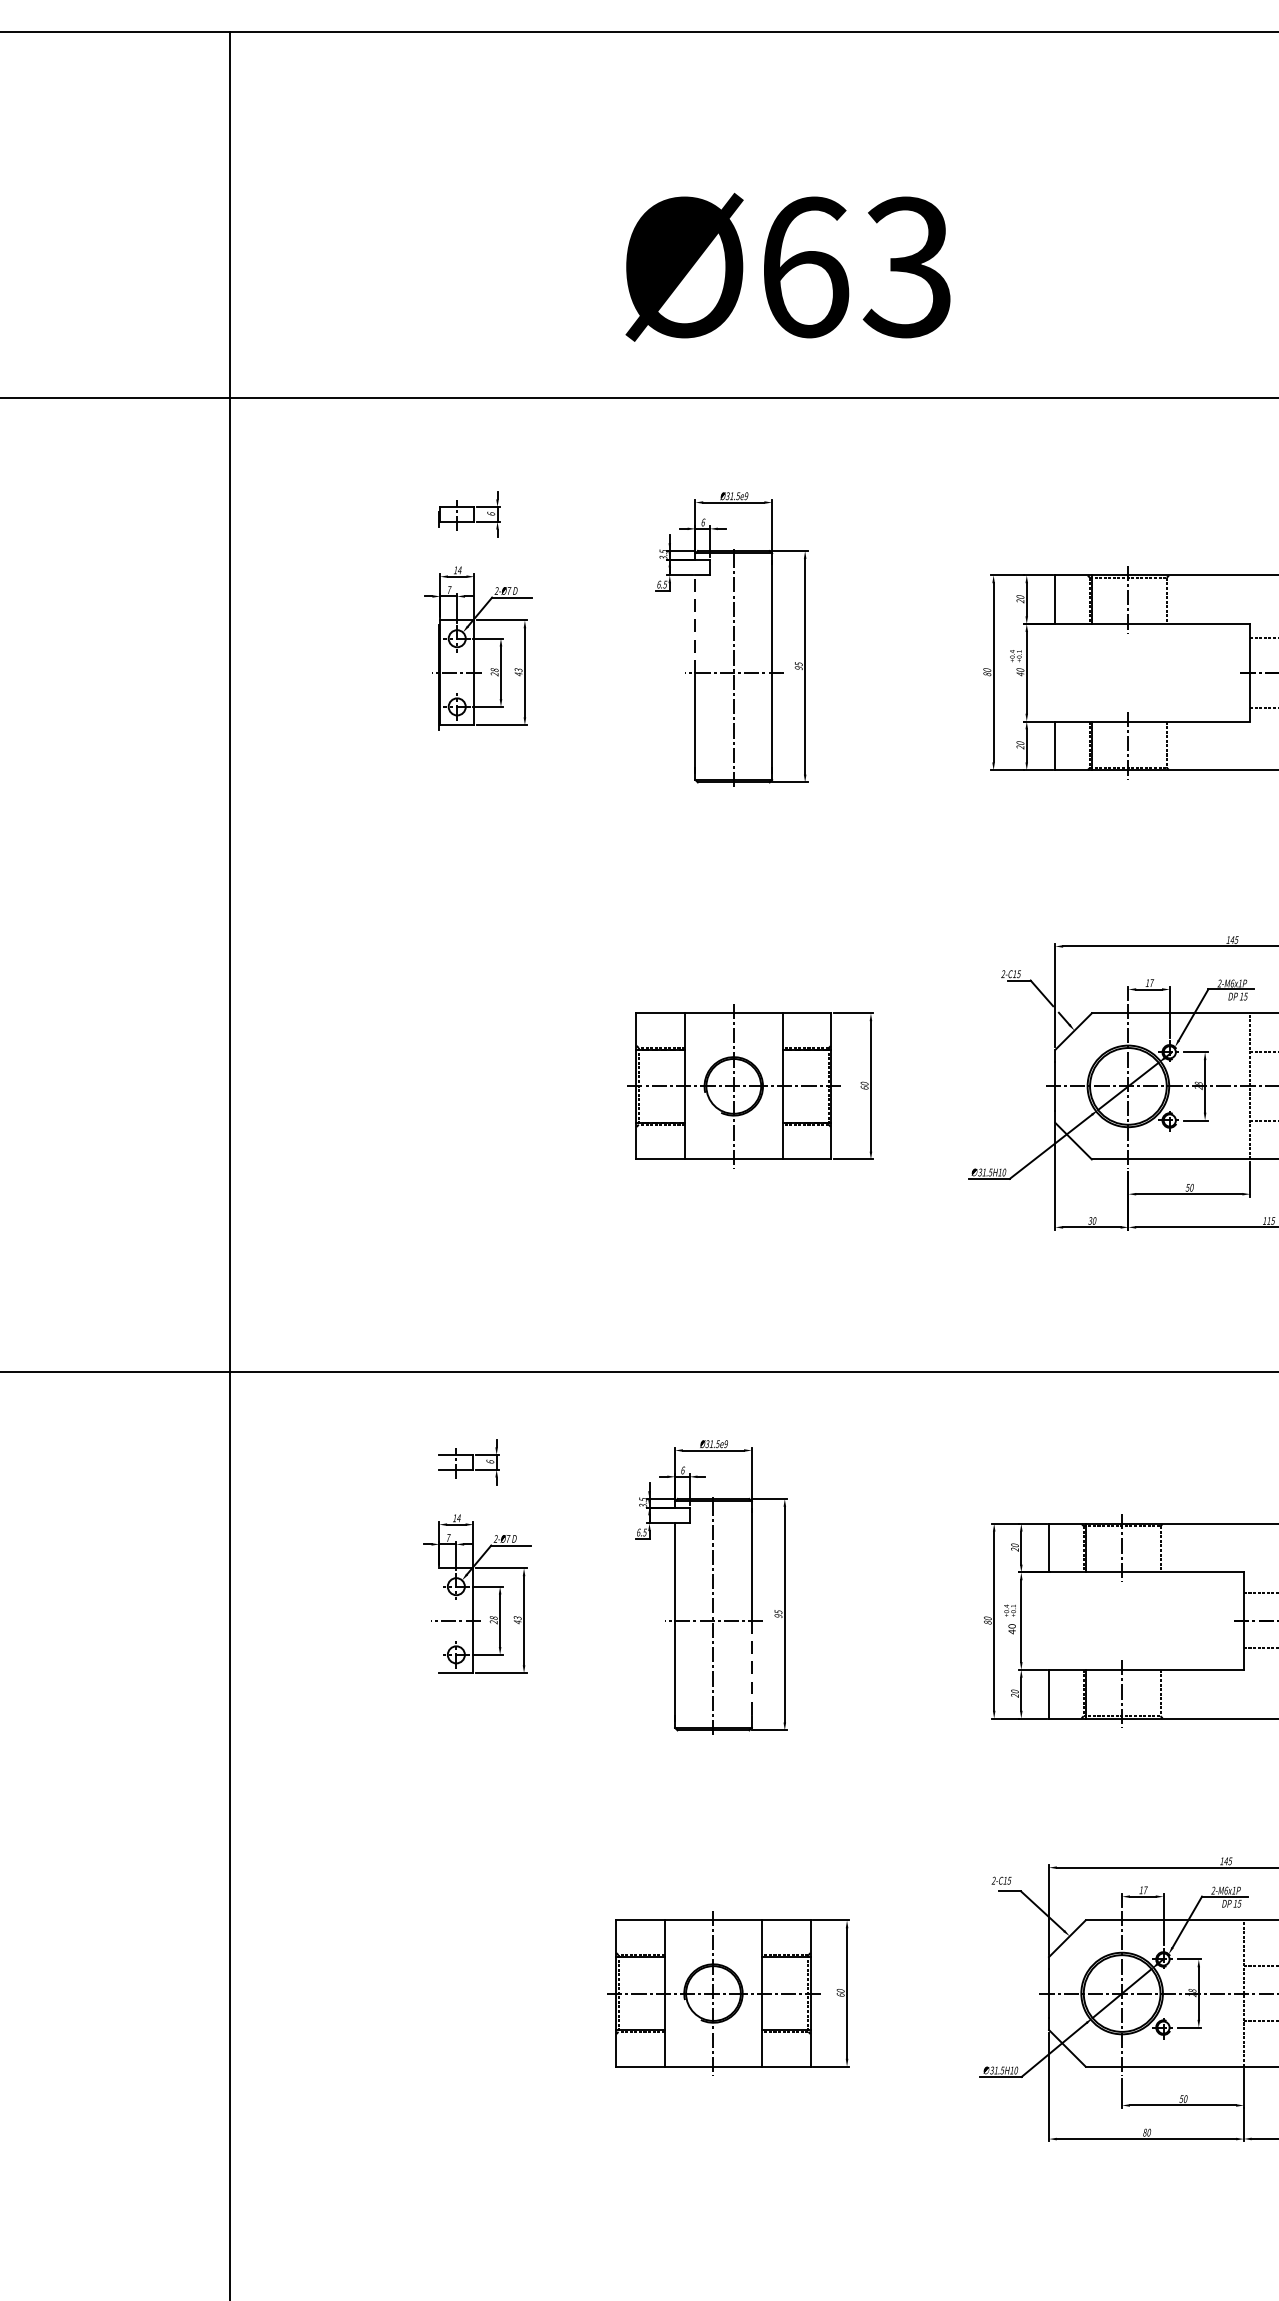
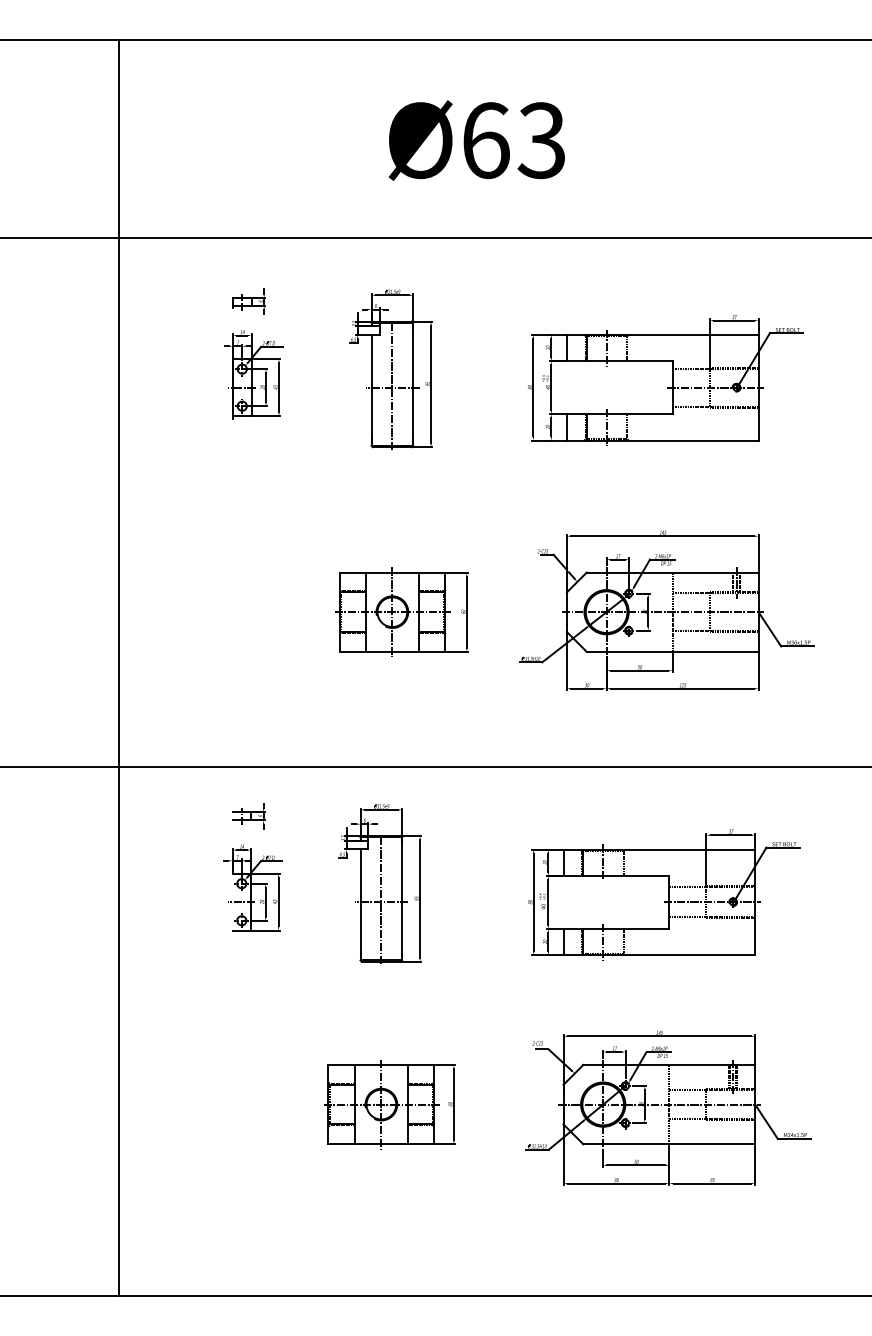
text: (787, 267) -> (476, 140), moved
line: (695, 622) -> (371, 360), dashed -> solid
line: (752, 1670) -> (402, 929), dashed -> solid

